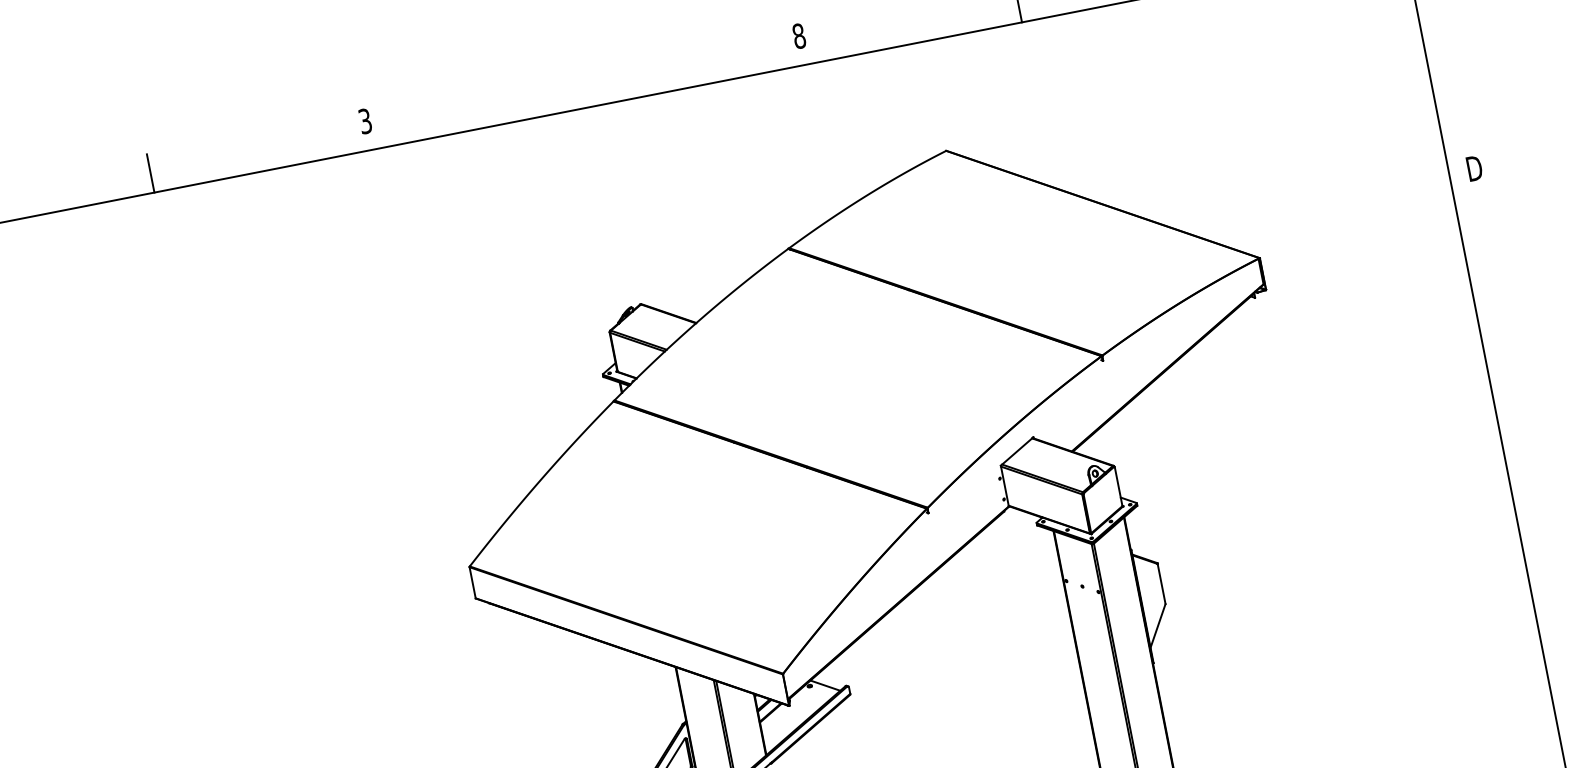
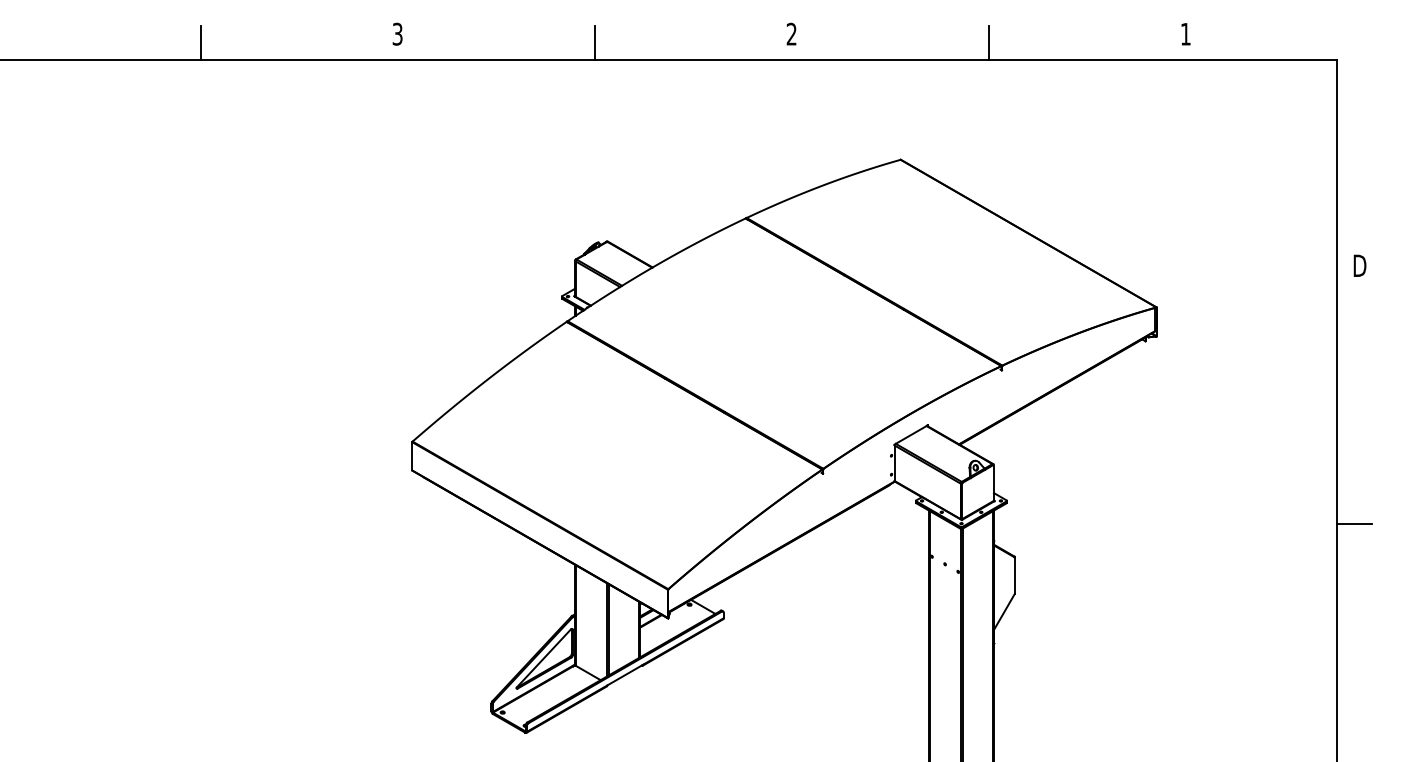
text: (798, 35) -> (791, 33), 8 -> 2
line: (583, 87) -> (594, 42), added
line: (1523, 454) -> (1353, 524), added

